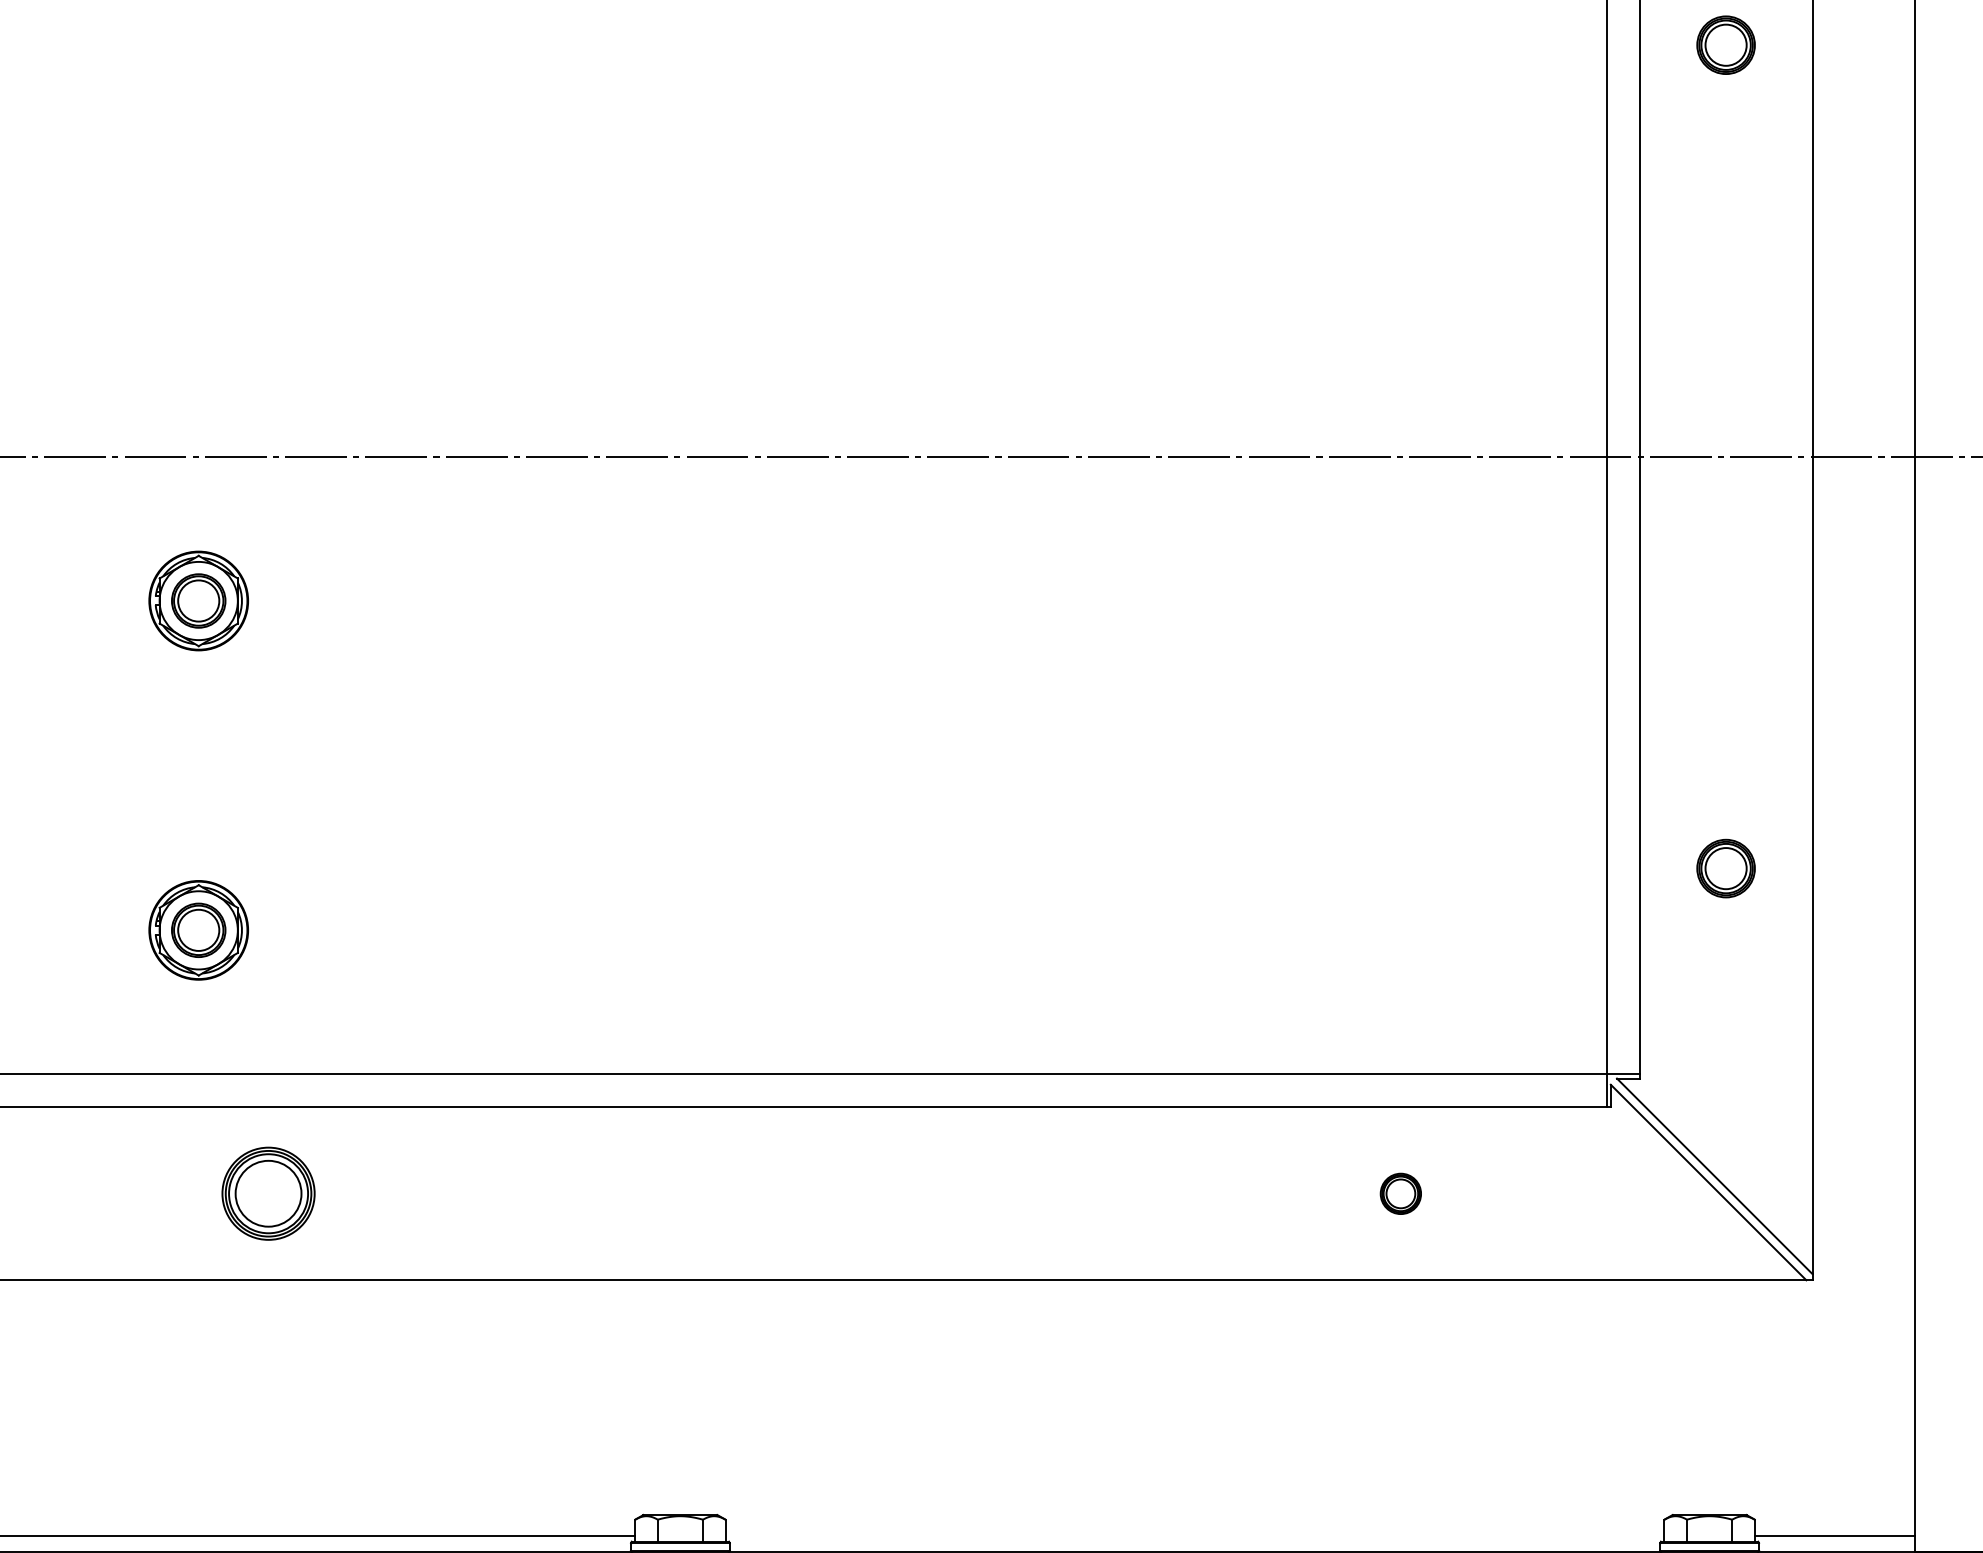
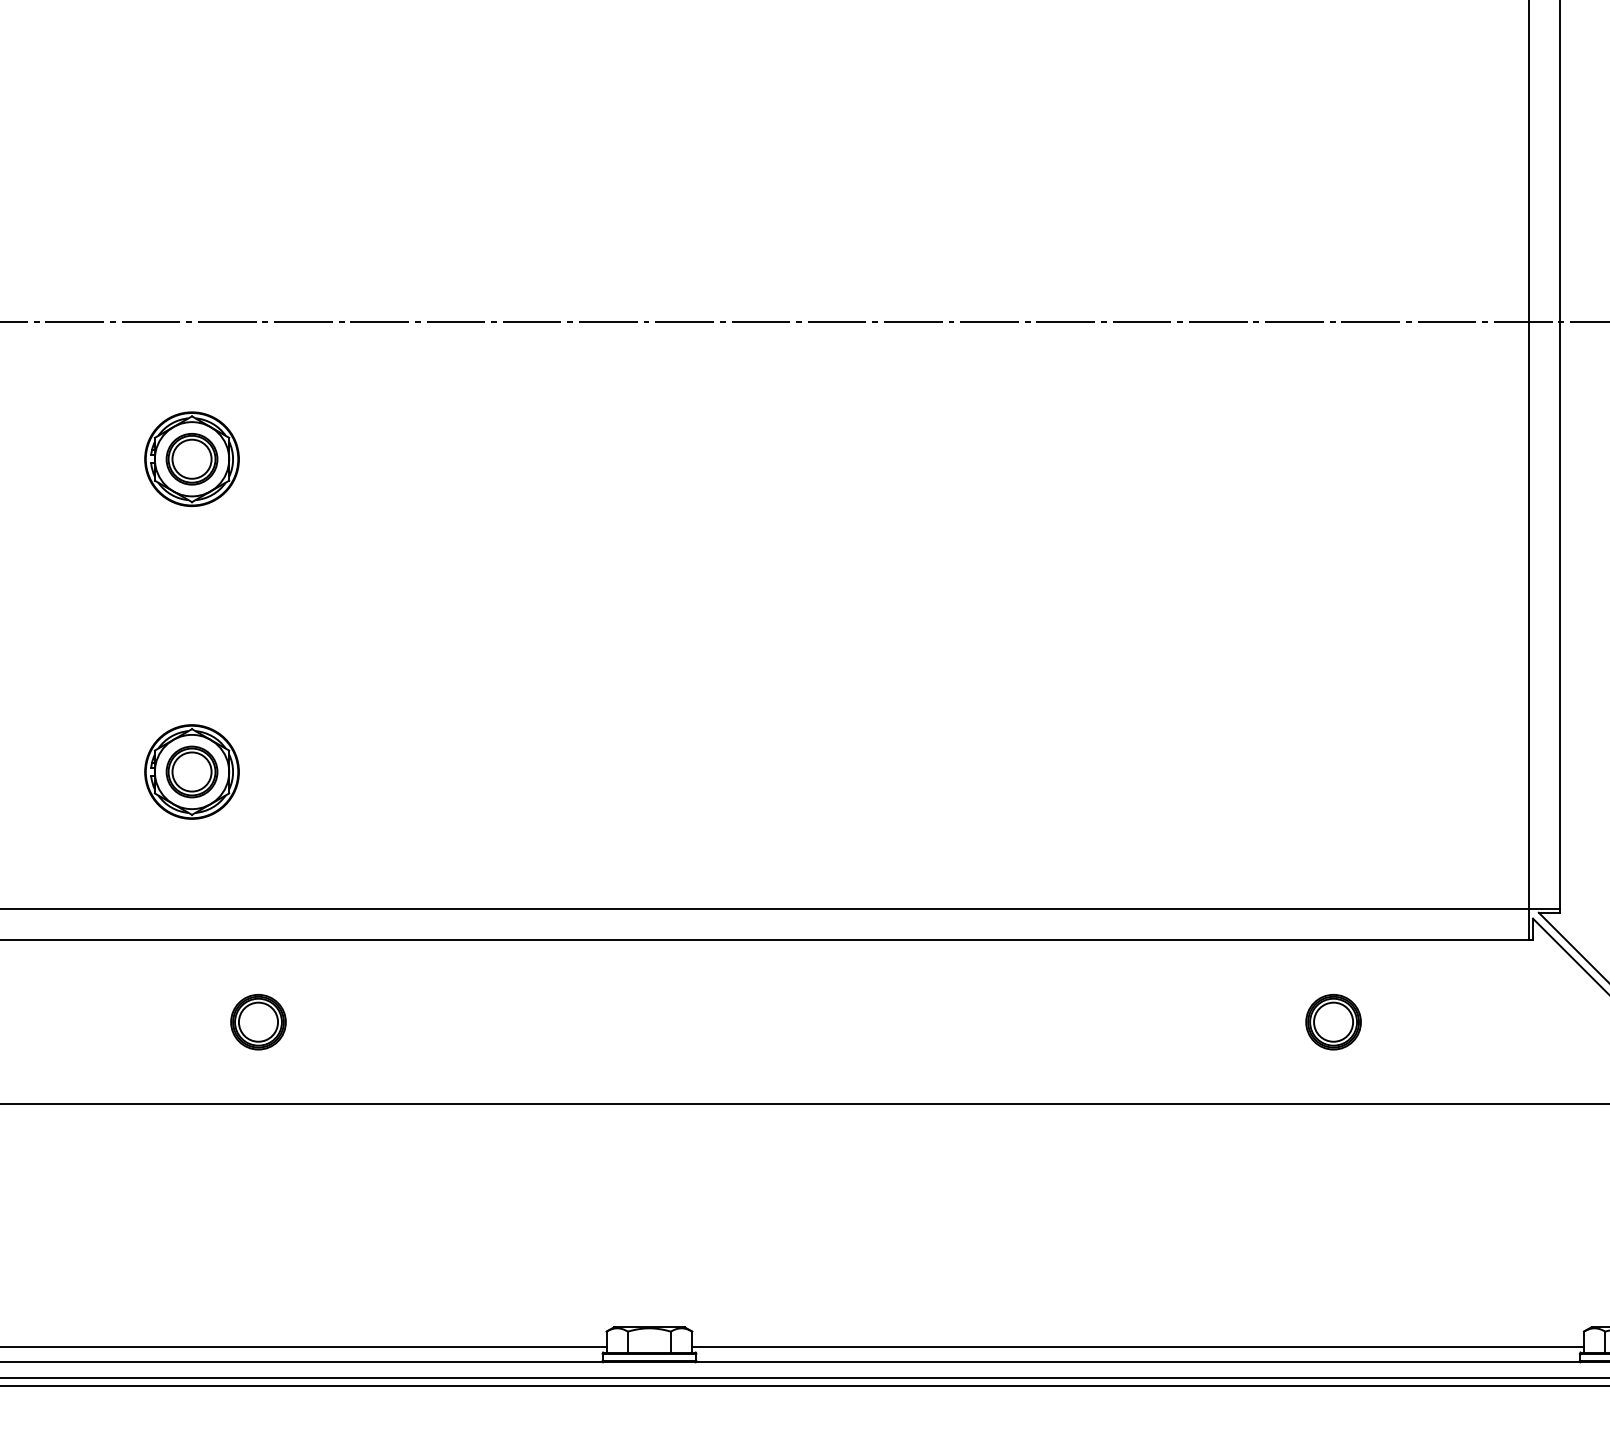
part: (268, 1193) -> (258, 1021), size x0.62
part: (1400, 1193) -> (1333, 1021), size x1.43
line: (1194, 1535) -> (1137, 1346), added

